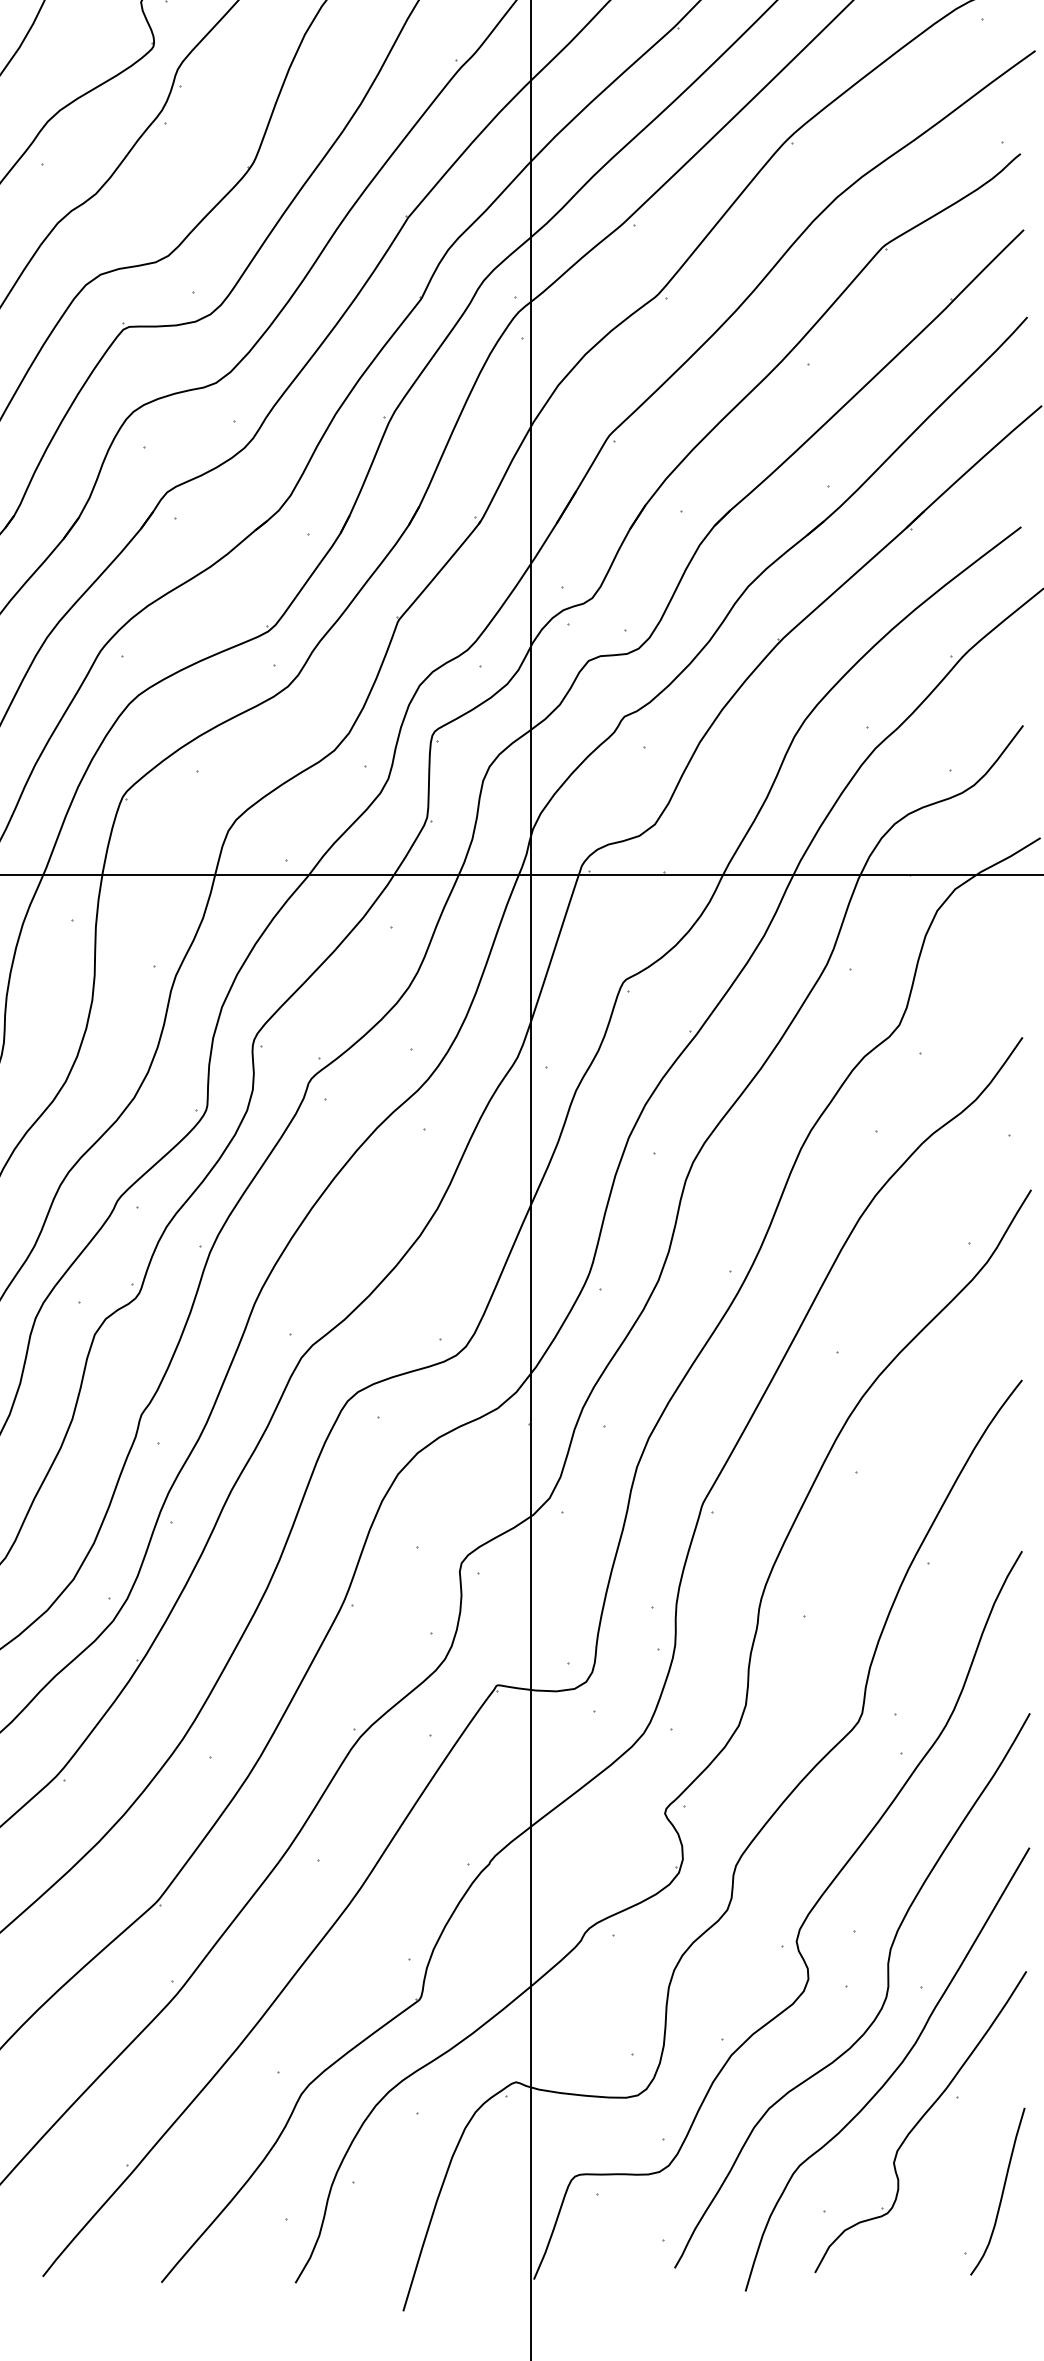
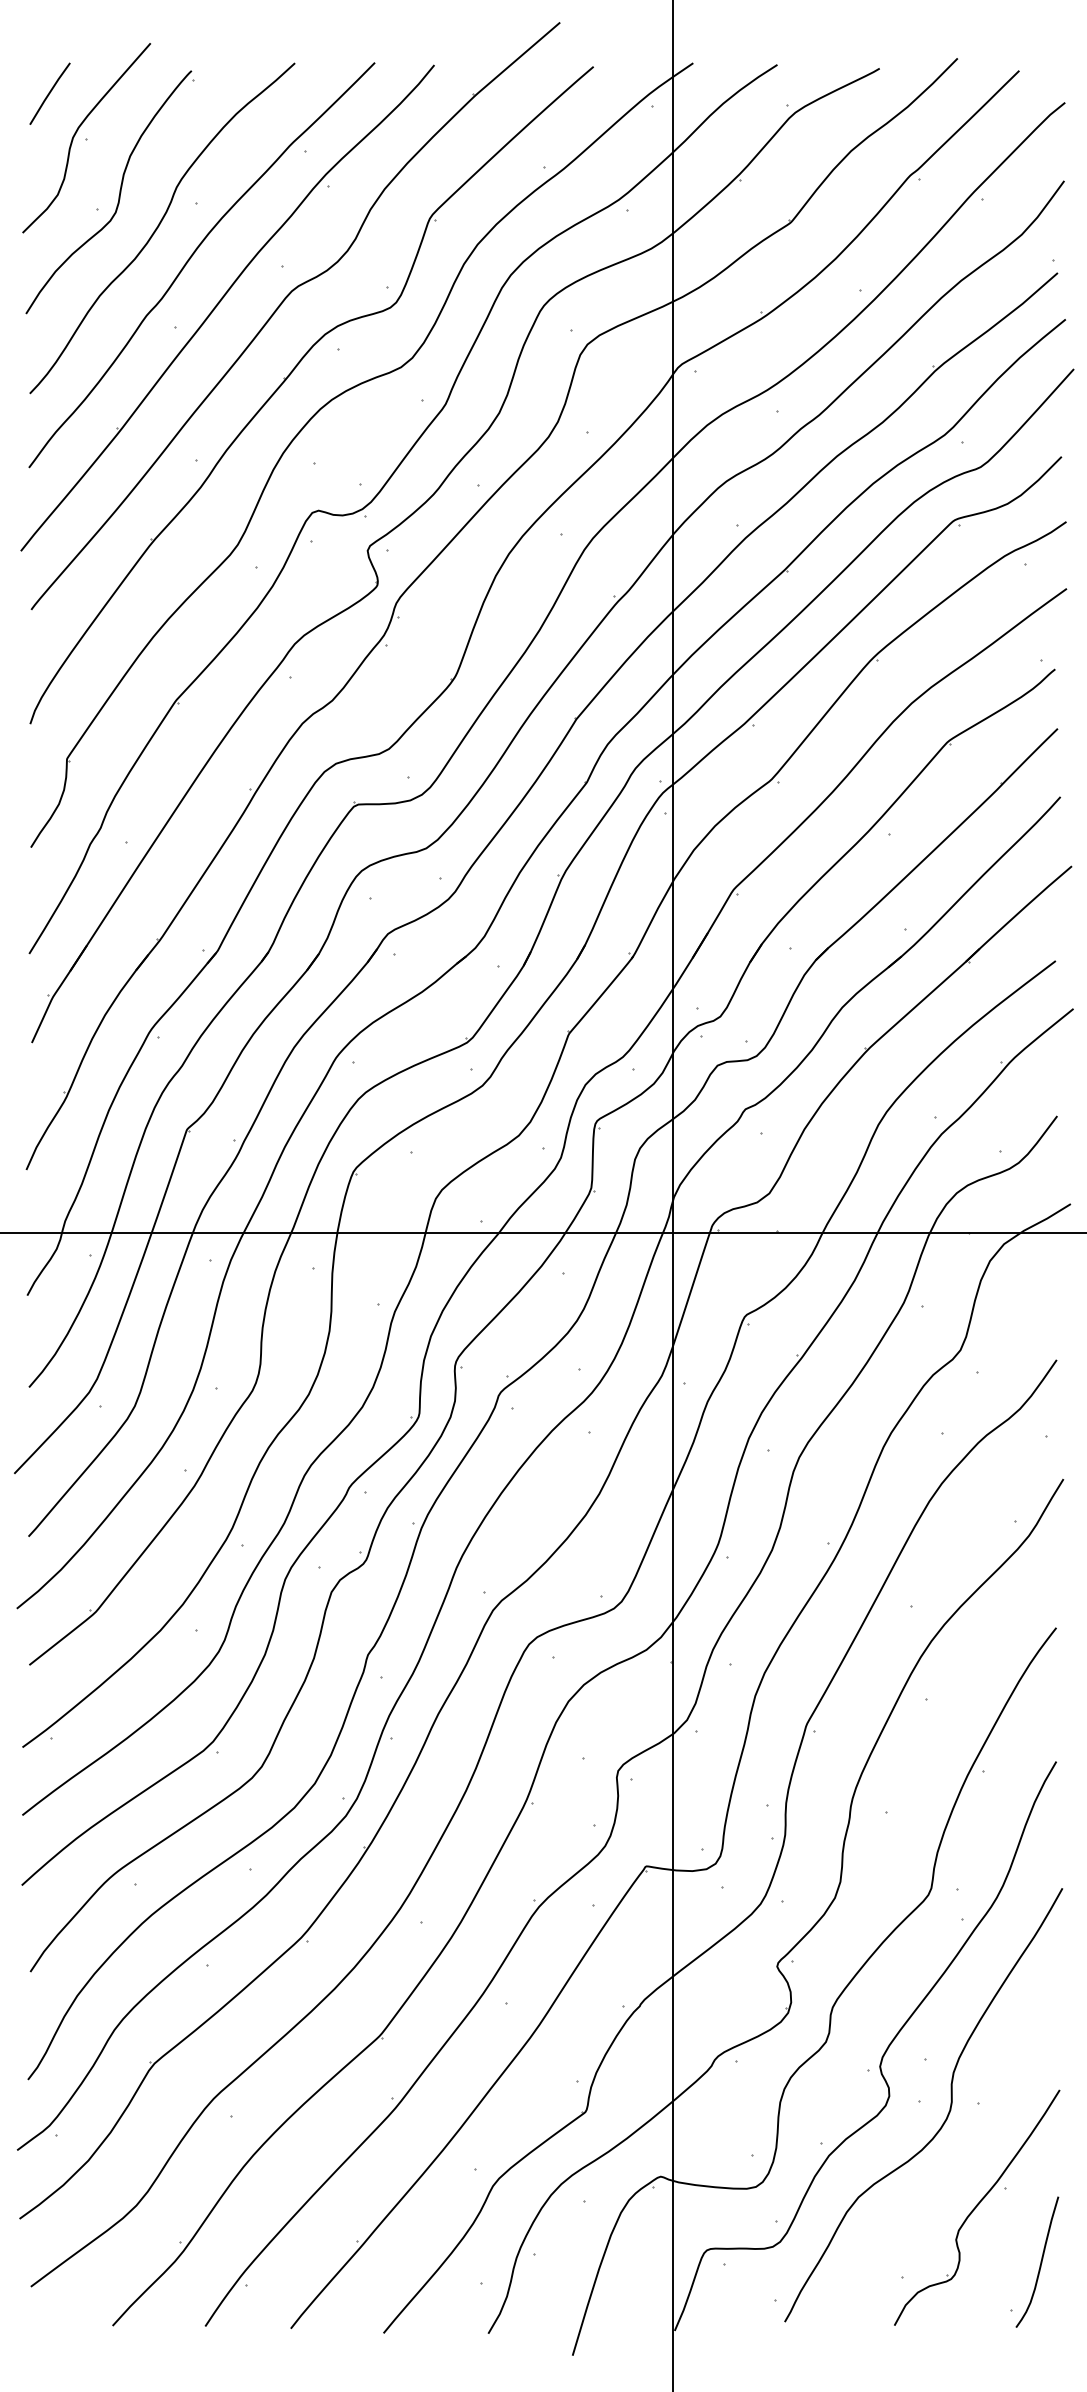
curve: (891, 2073) -> (954, 2169), removed

